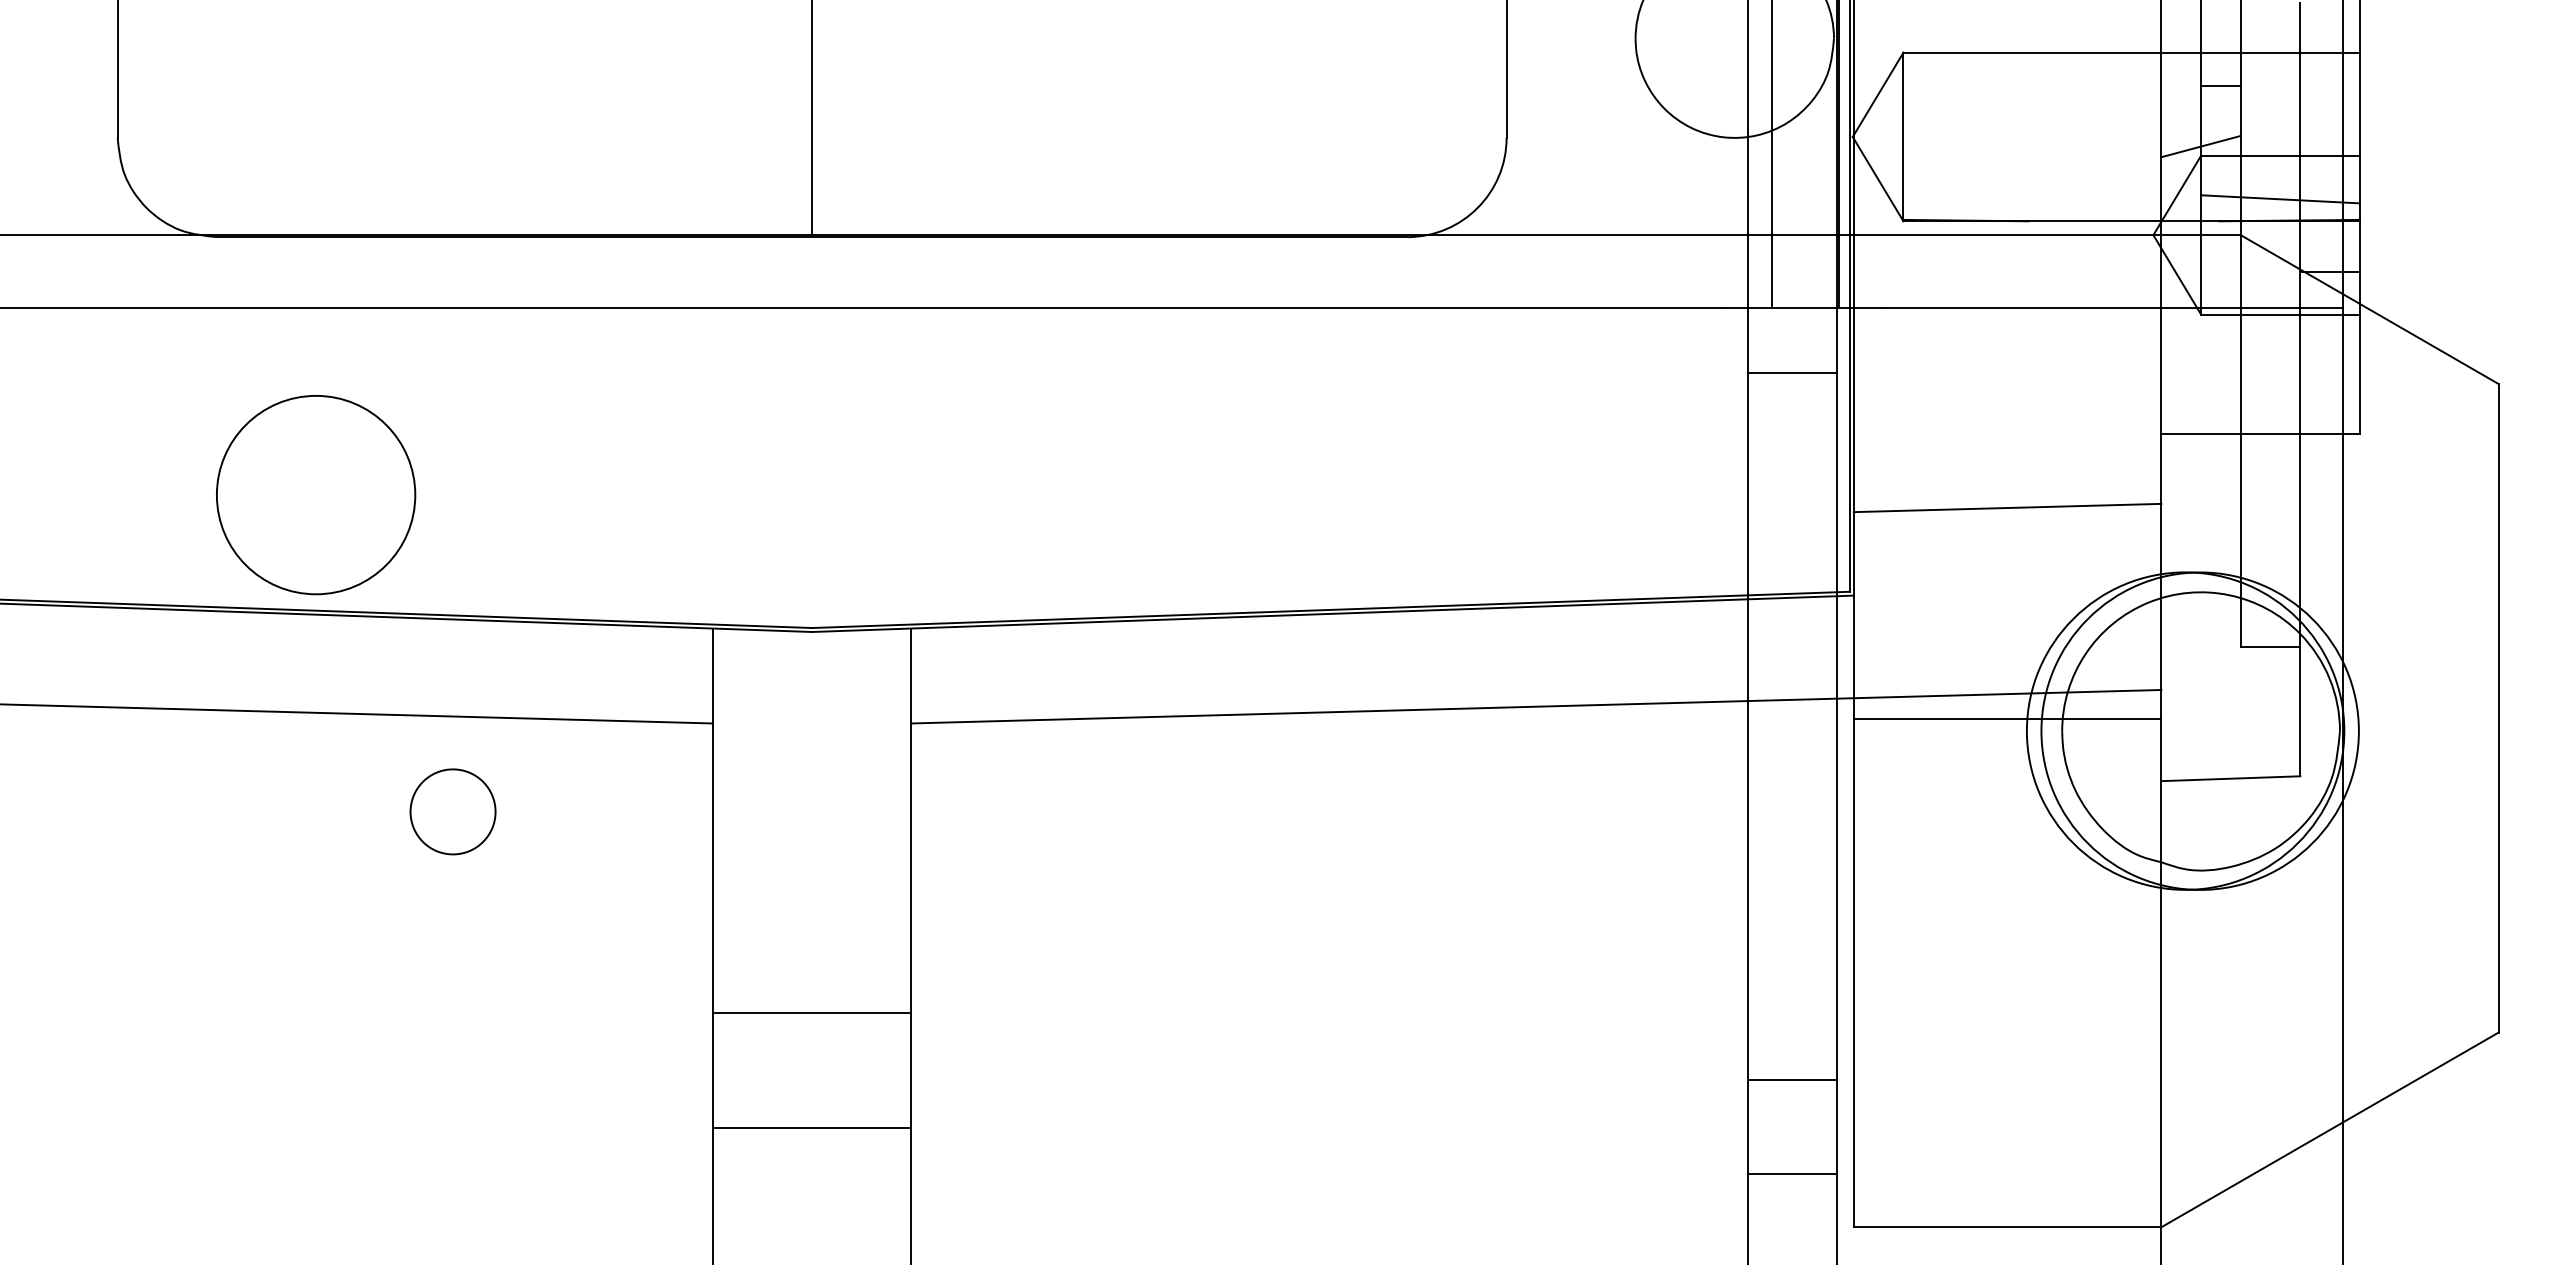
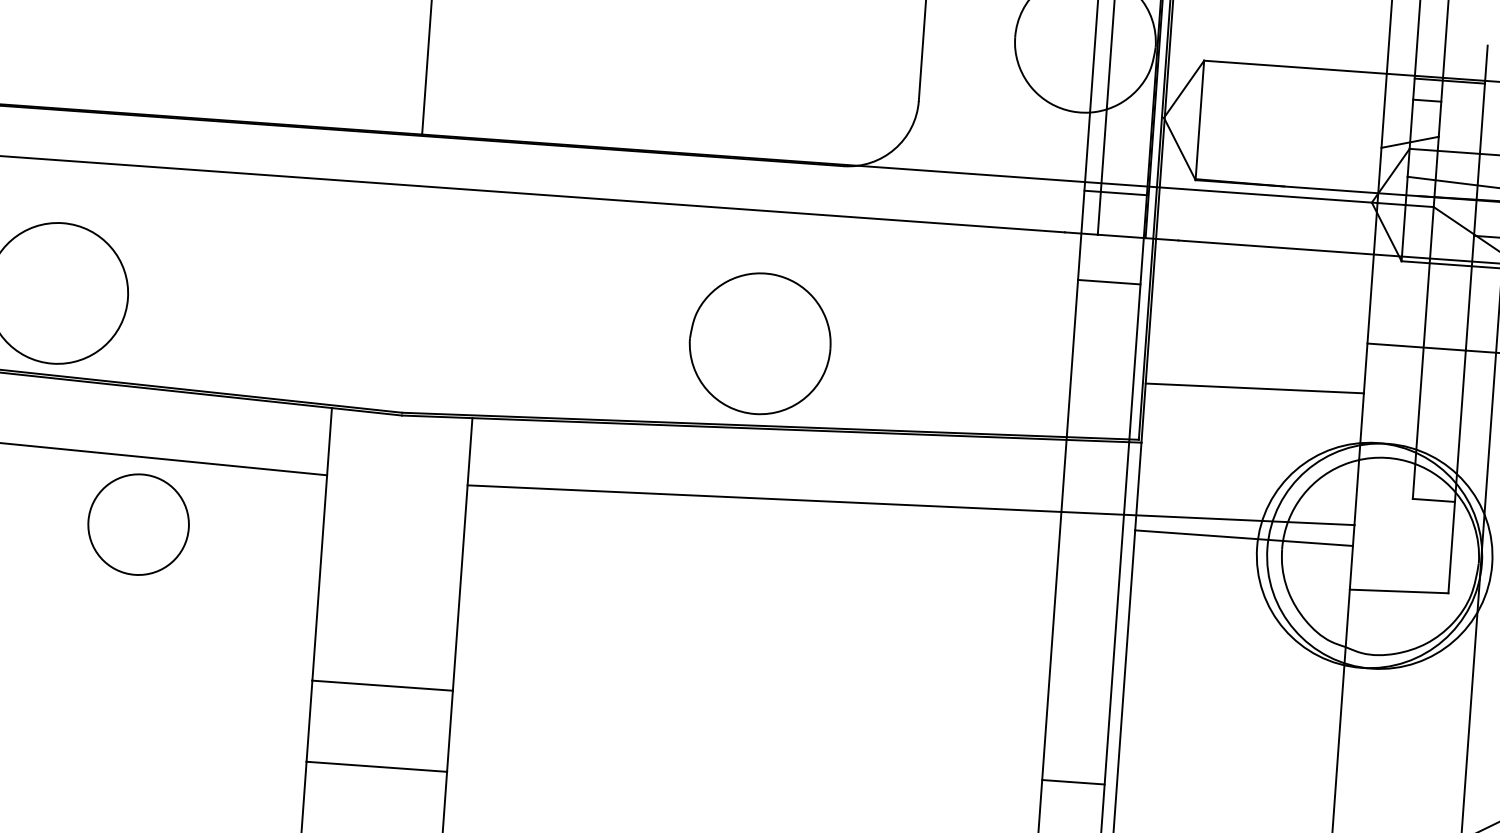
line: (2250, 56) -> (1449, 81), added
line: (1792, 247) -> (1115, 193), added
part: (1308, 495) -> (760, 344), added
circle: (452, 811) -> (138, 524), size x1.67

